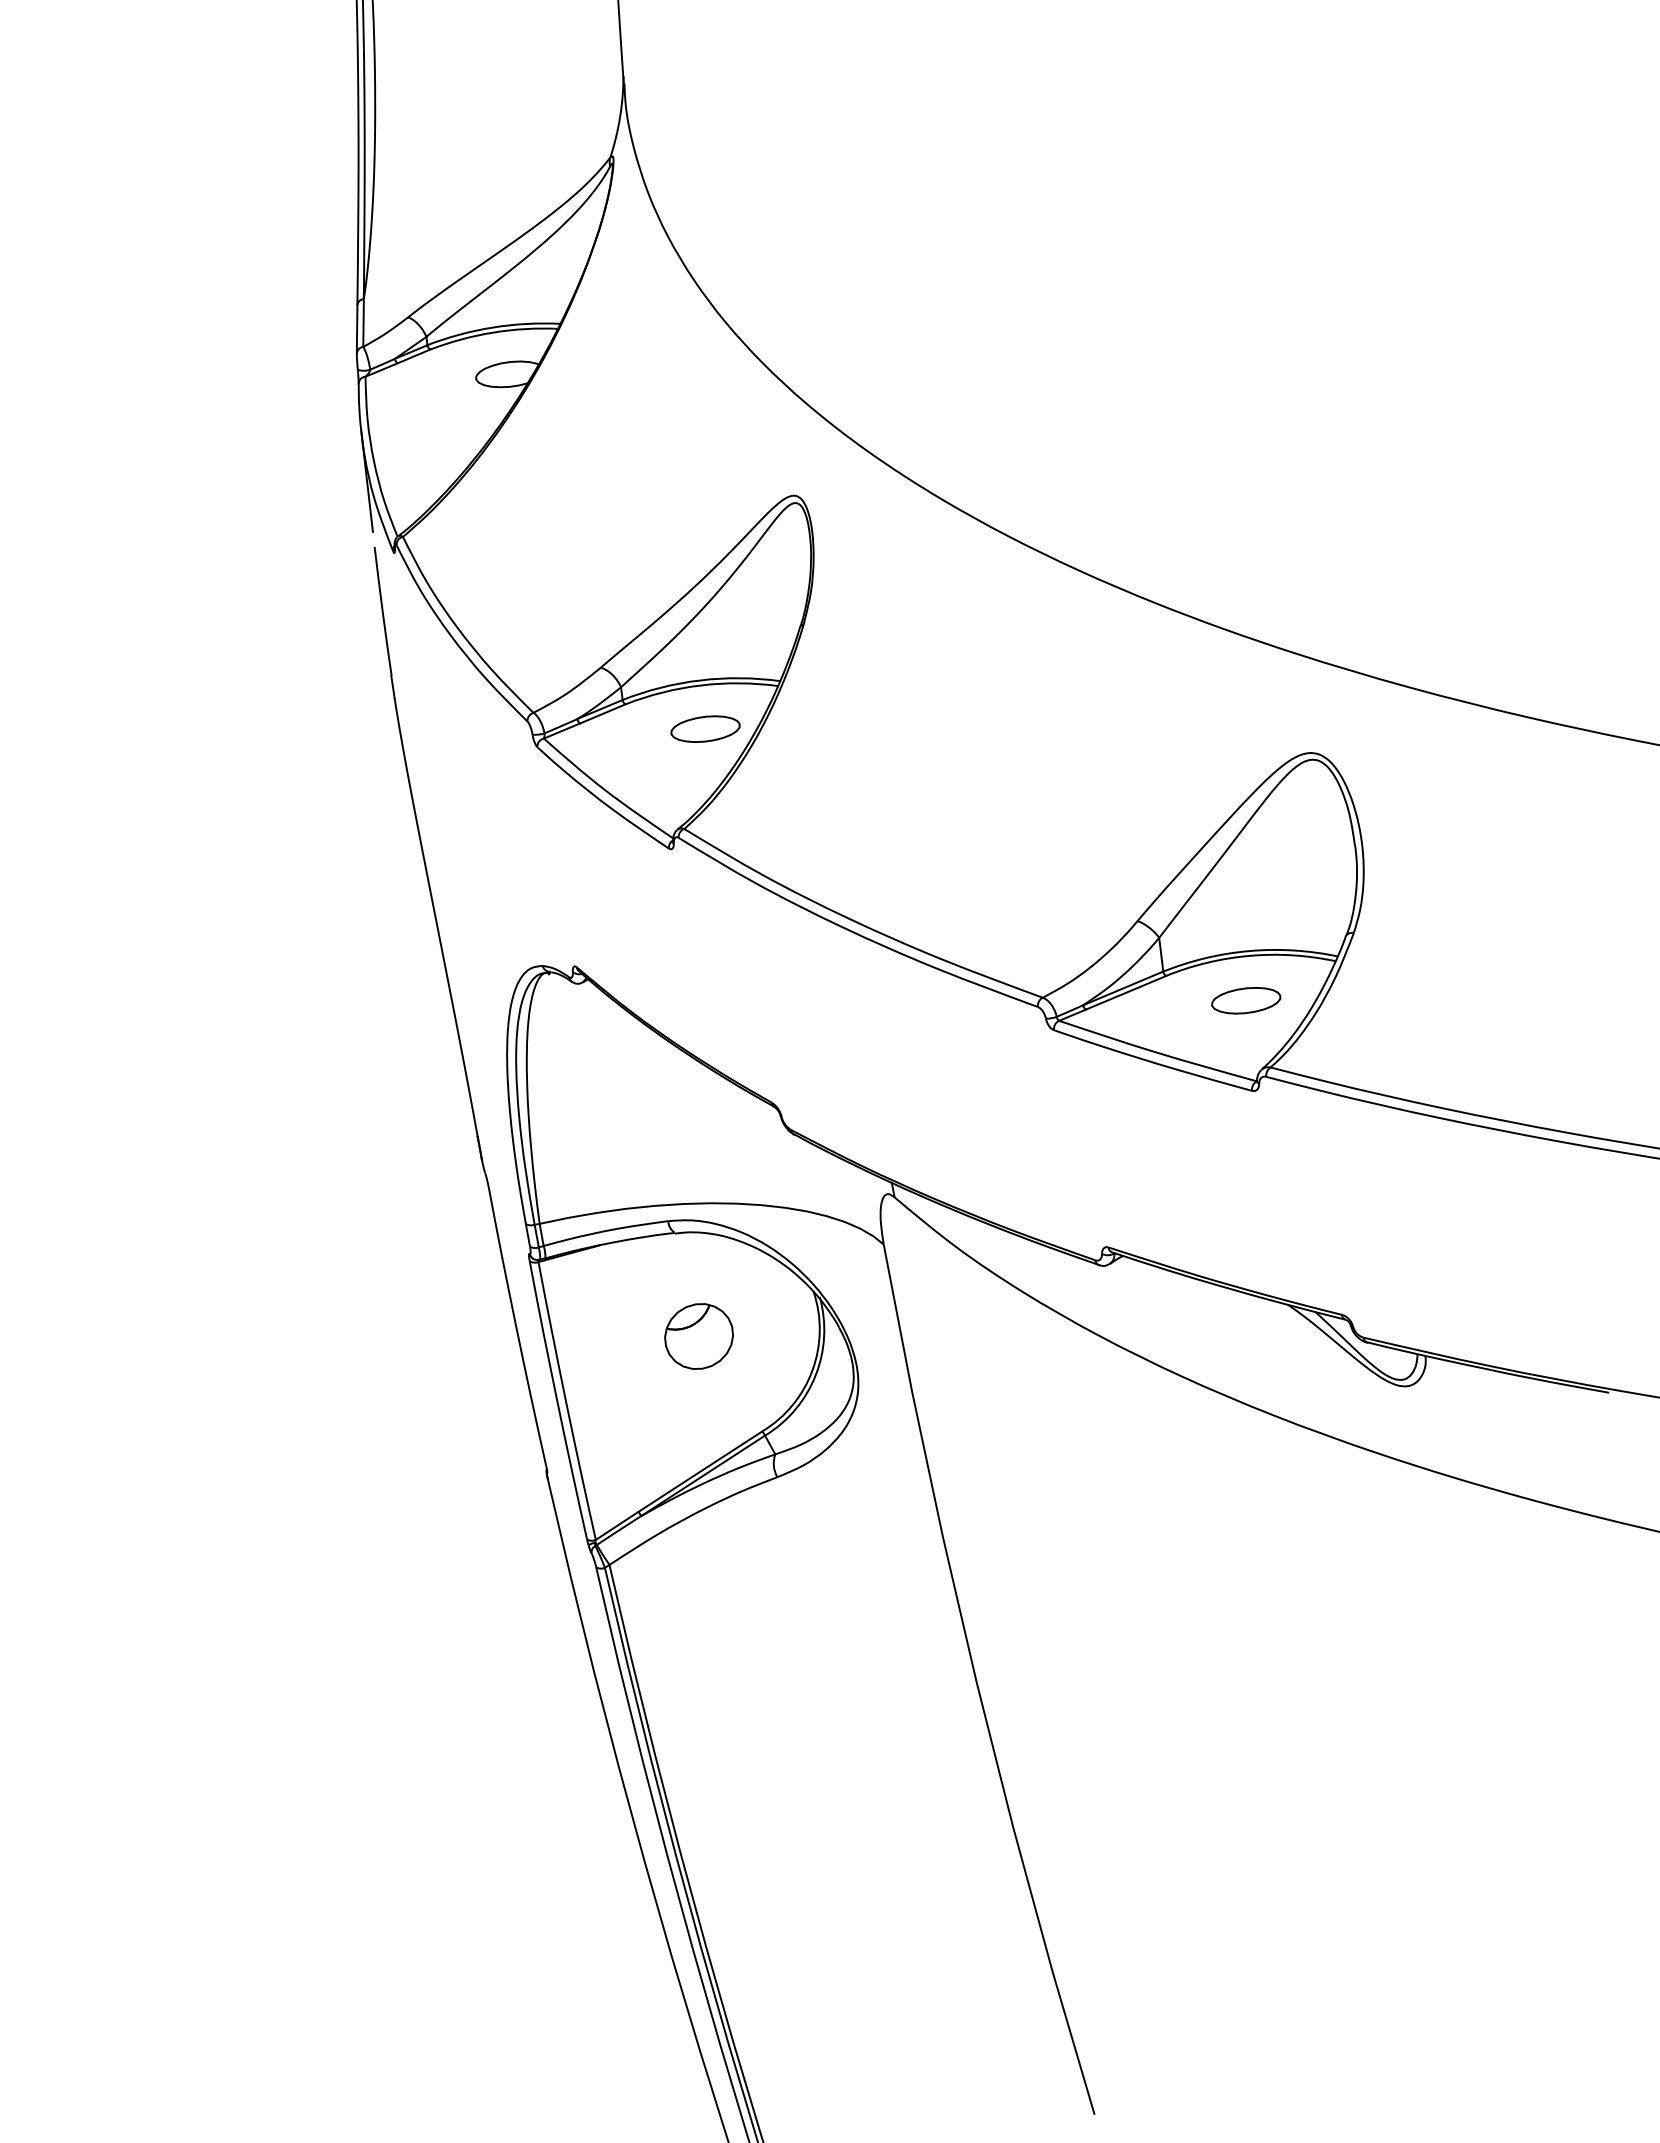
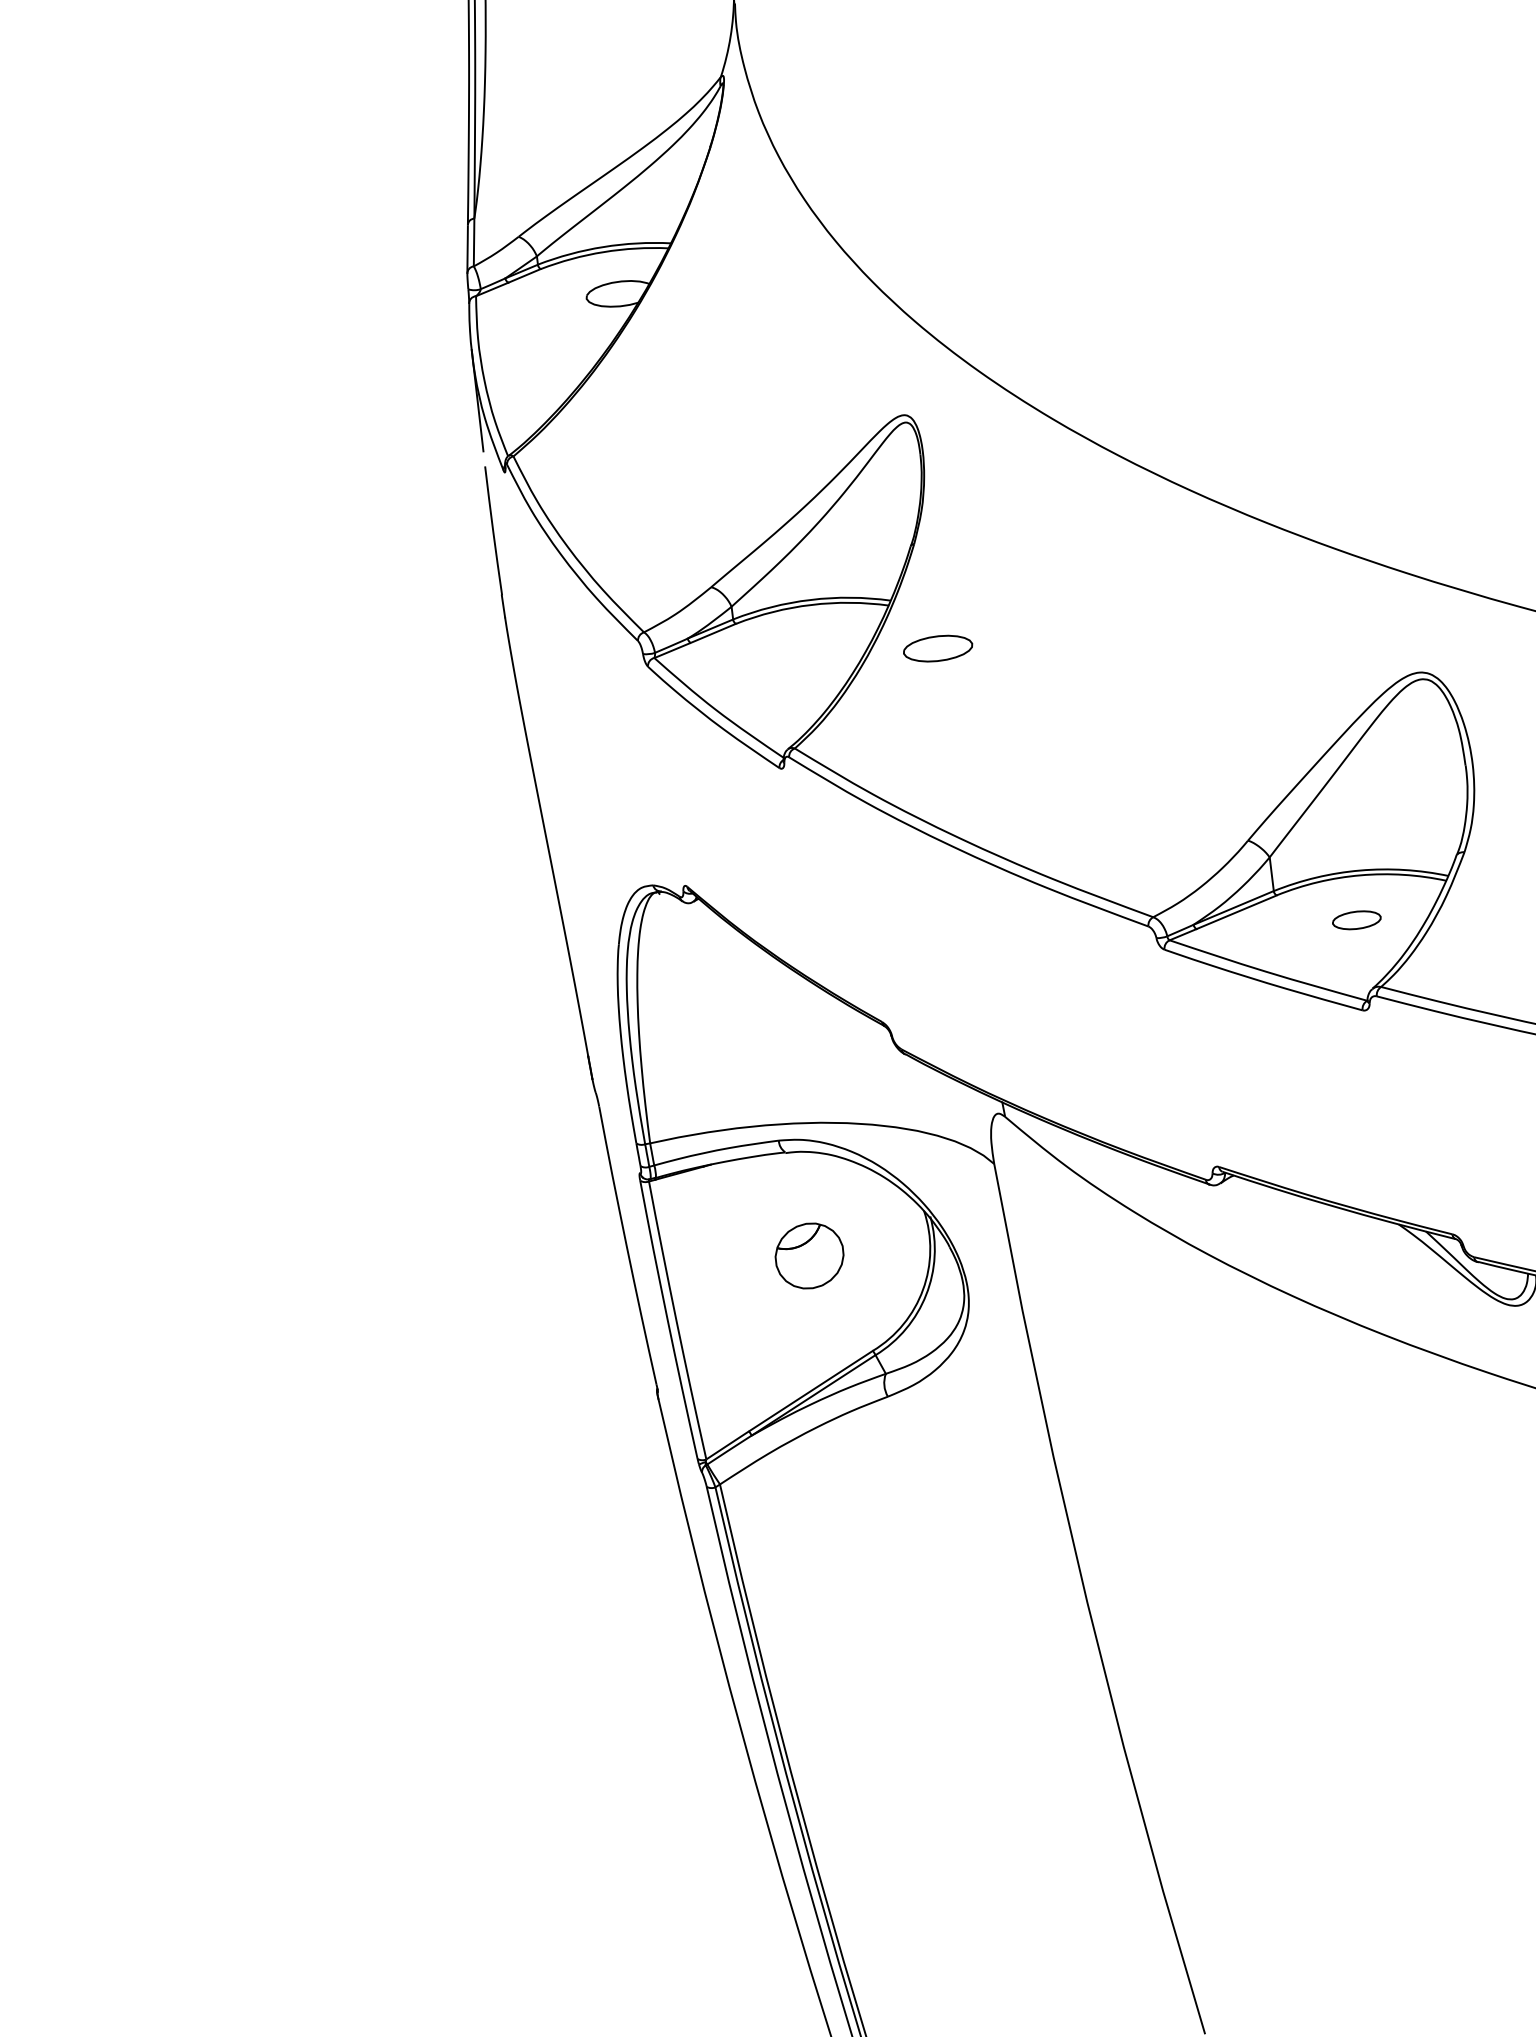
part: (705, 728) -> (938, 647), moved
part: (1246, 1000) -> (1357, 919), size x0.7

